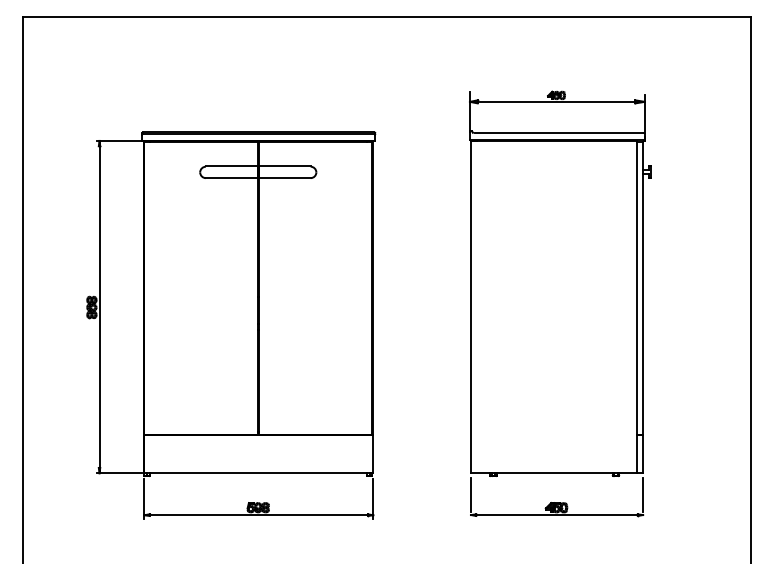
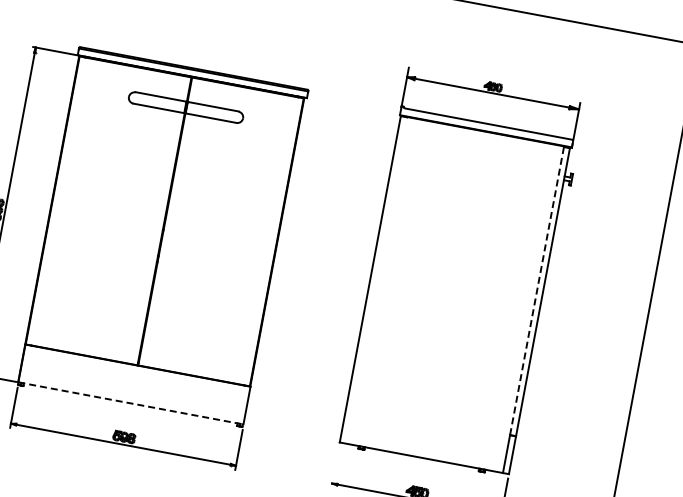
line: (637, 288) -> (537, 291), solid -> dashed
line: (259, 473) -> (131, 403), solid -> dashed
line: (470, 494) -> (335, 463), removed

